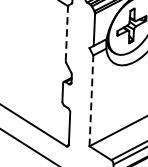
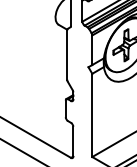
line: (67, 33) -> (67, 54), dashed -> solid
line: (91, 100) -> (92, 115), dashed -> solid

